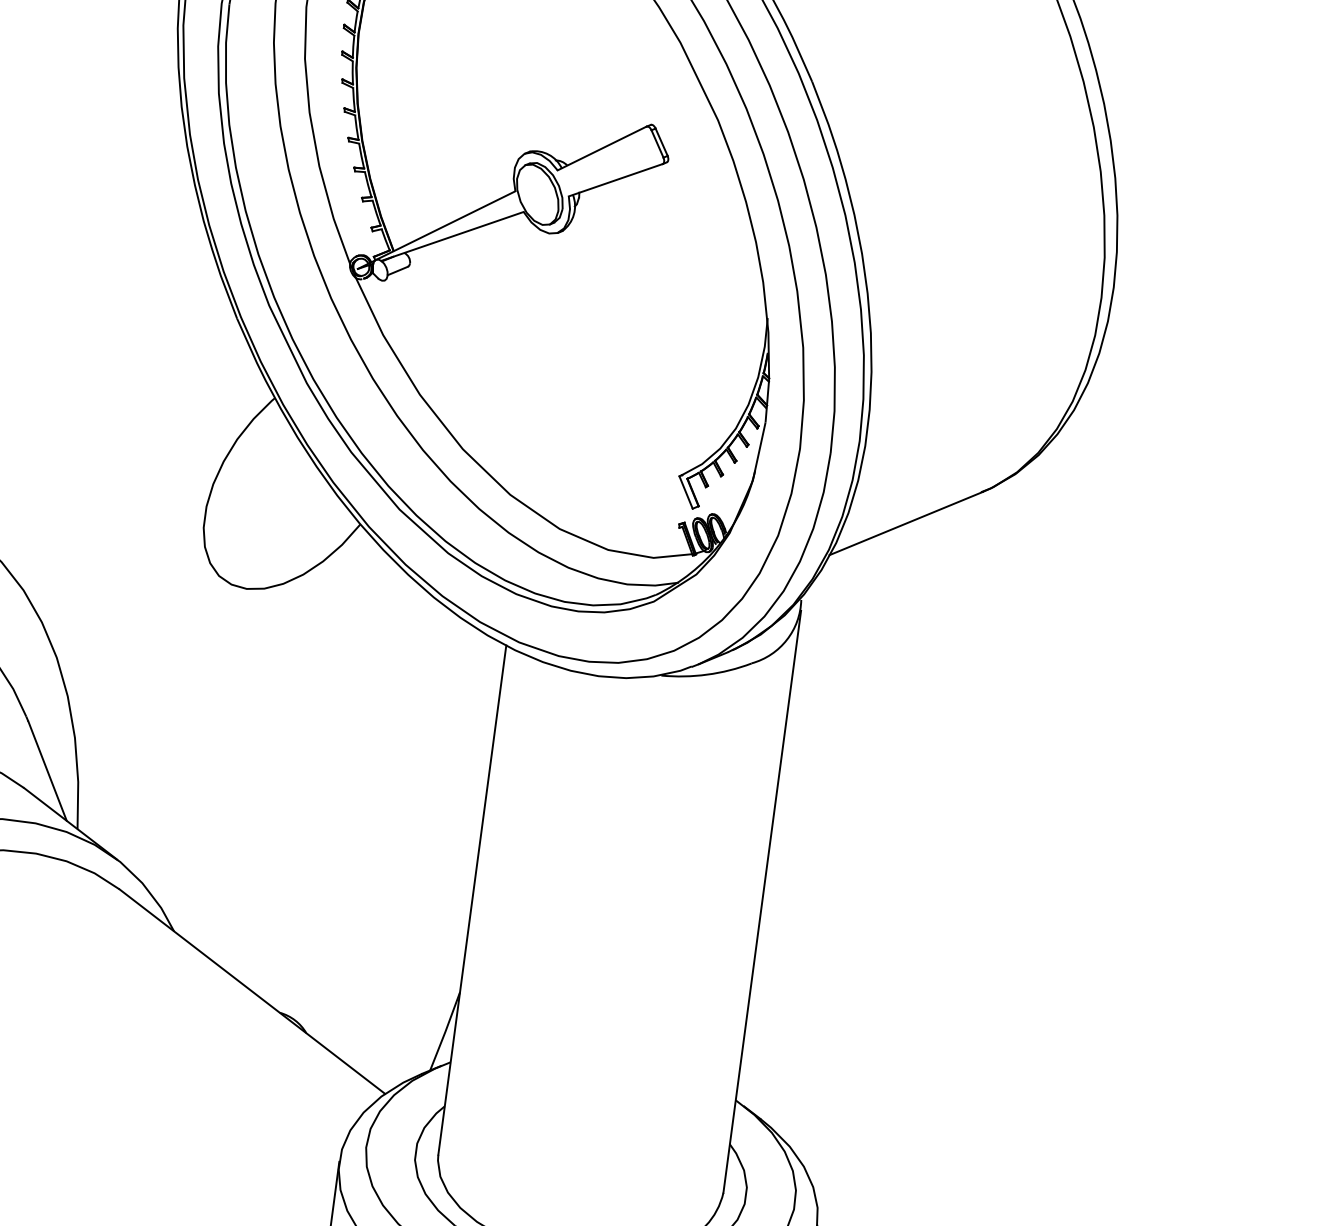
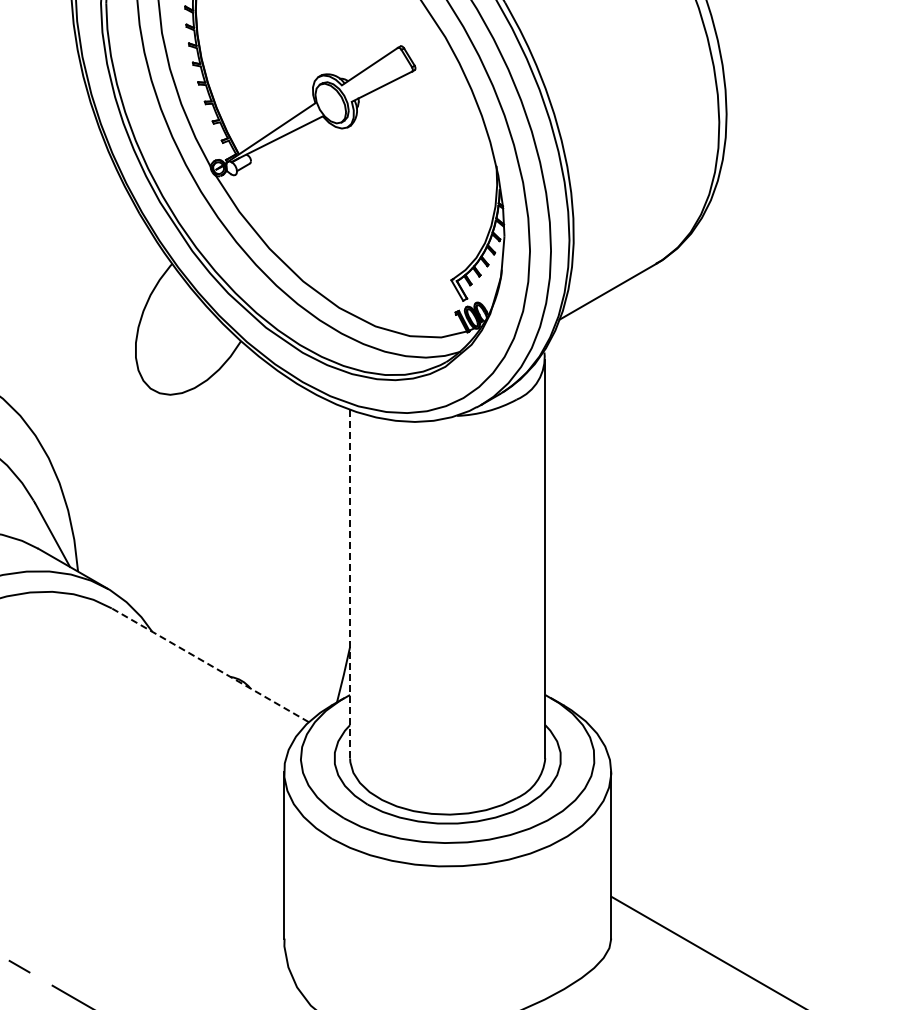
line: (472, 900) -> (350, 584), solid -> dashed
line: (252, 992) -> (210, 665), solid -> dashed

